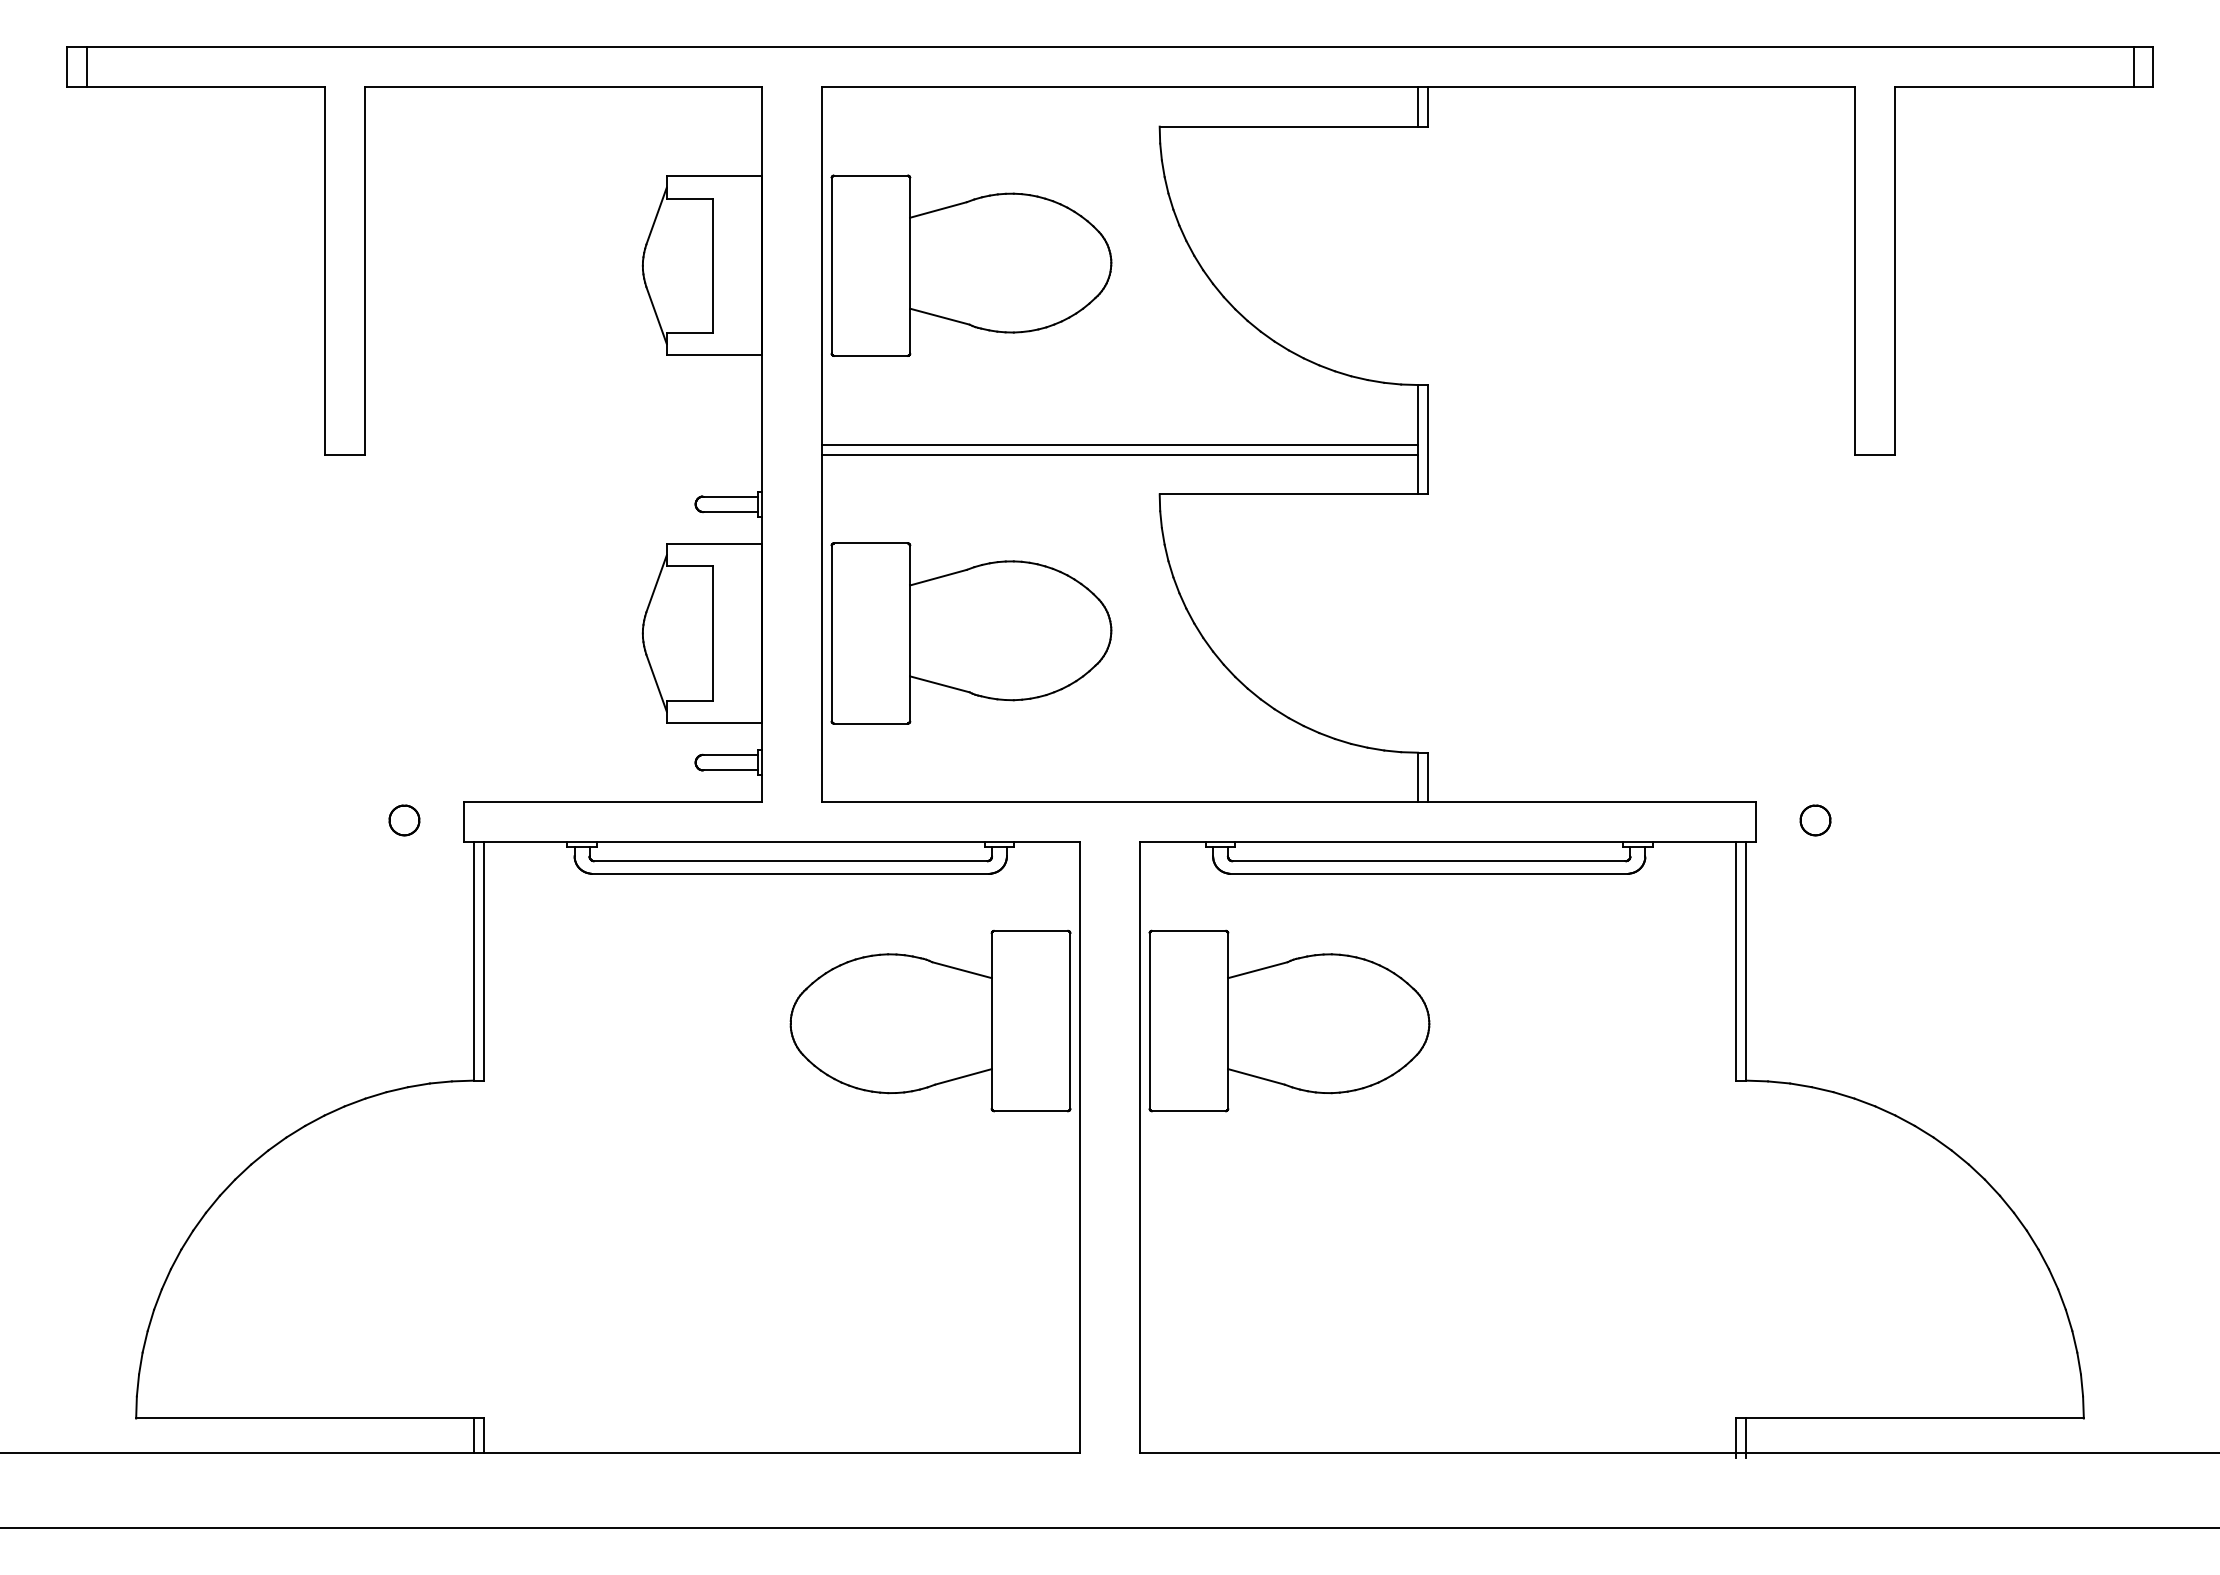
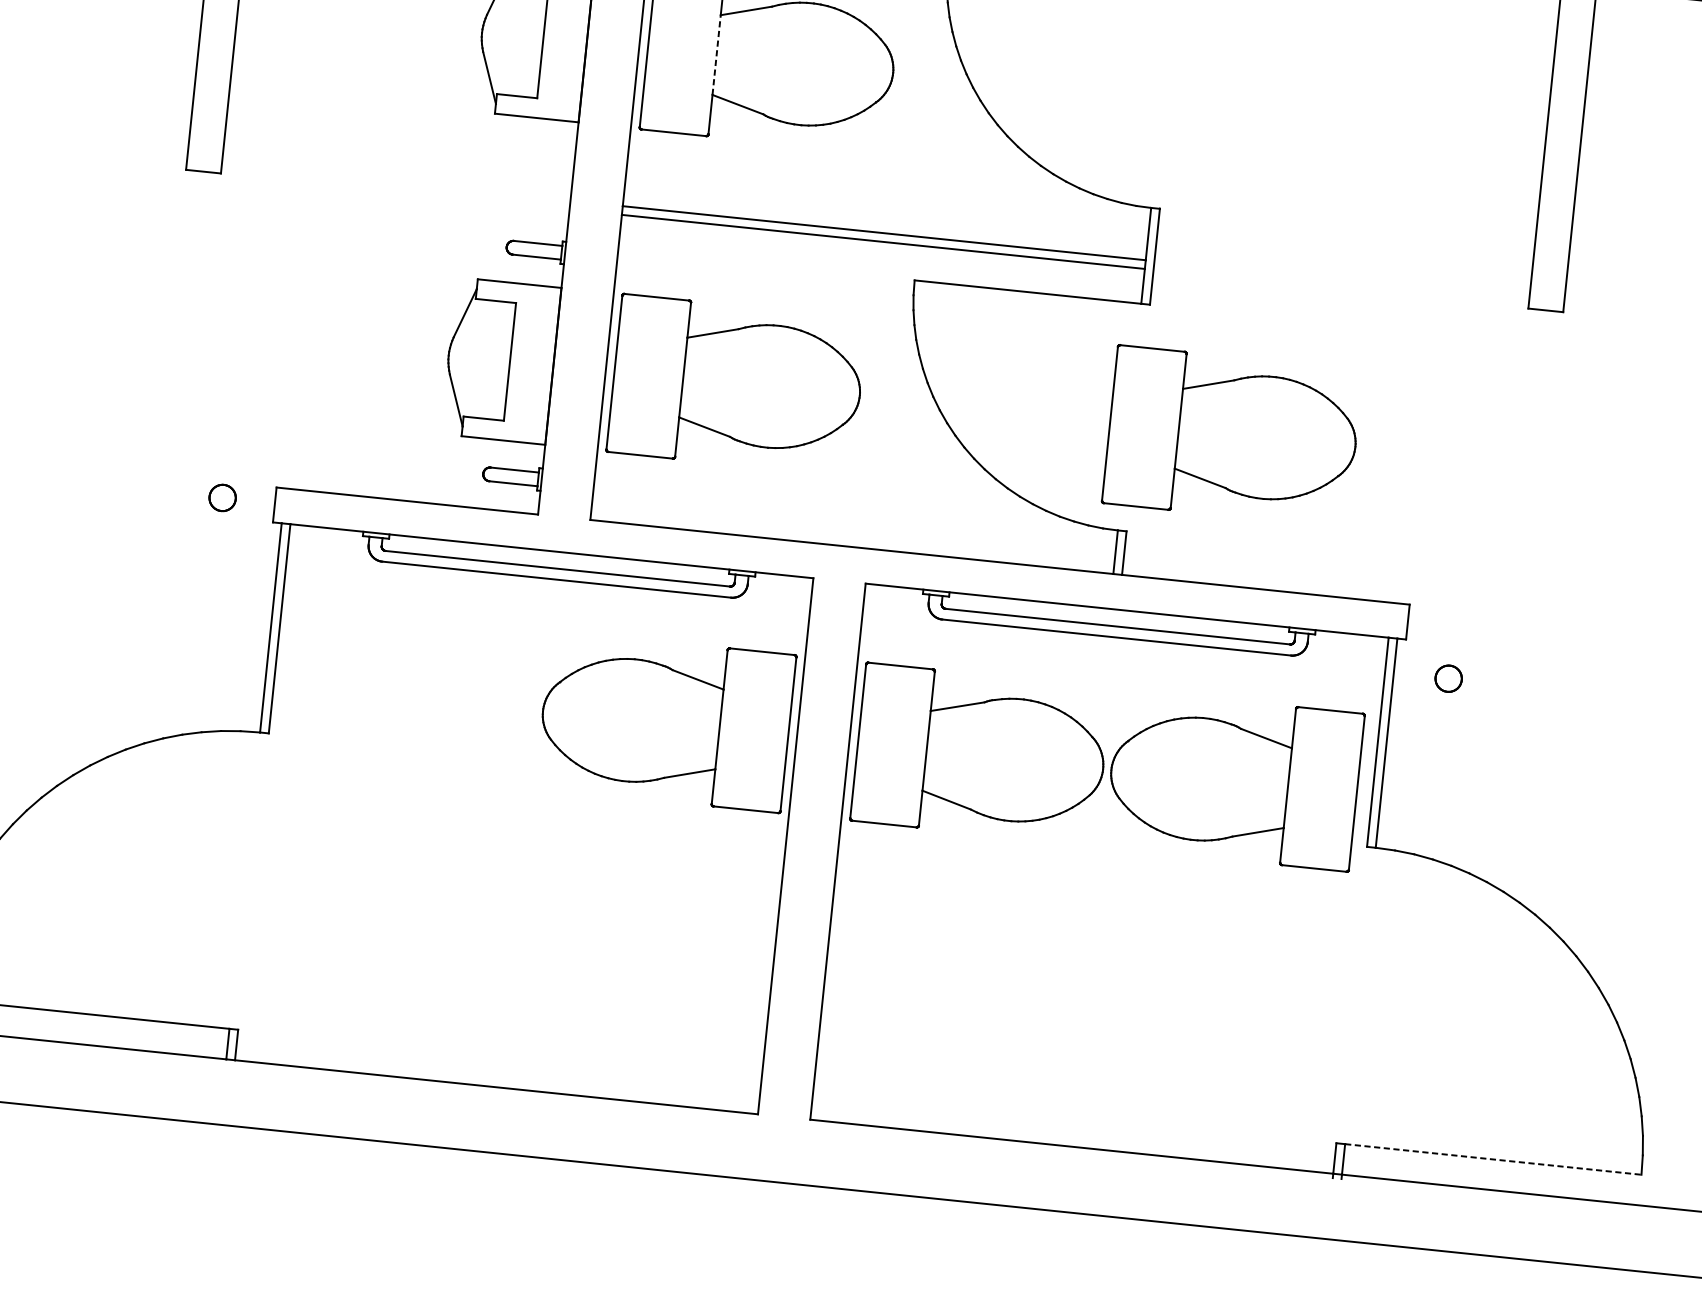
line: (910, 262) -> (717, 54), solid -> dashed
part: (1536, 633) -> (1232, 436), added
part: (1815, 820) -> (1448, 678), moved
part: (1578, 1020) -> (1234, 779), added
line: (1914, 1418) -> (1492, 1159), solid -> dashed

